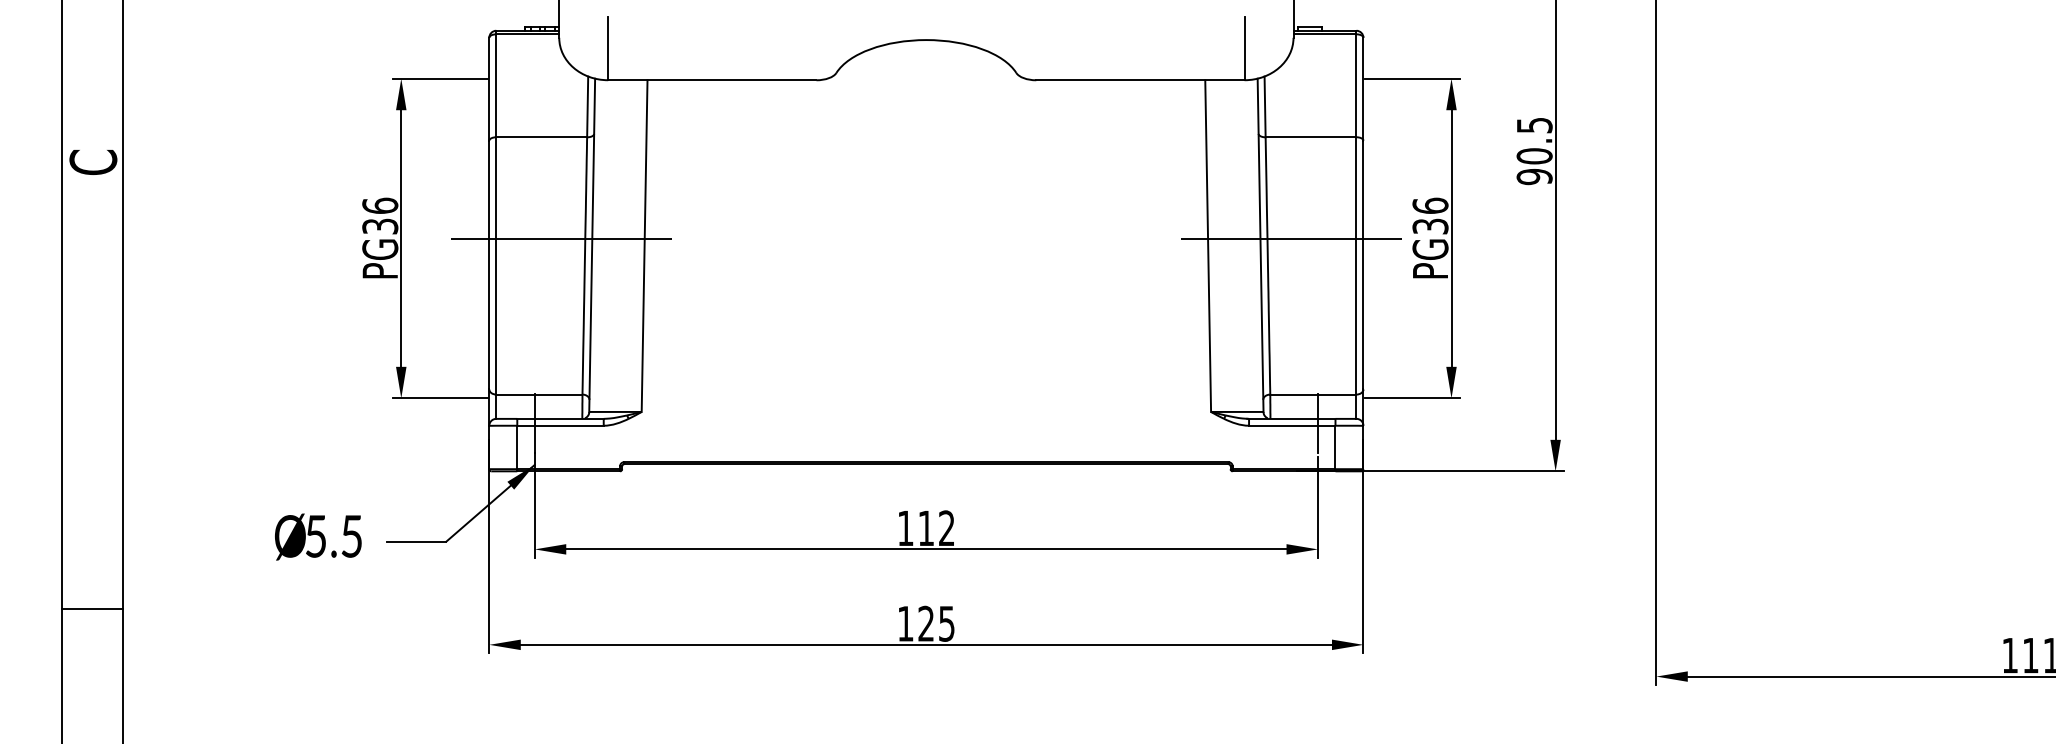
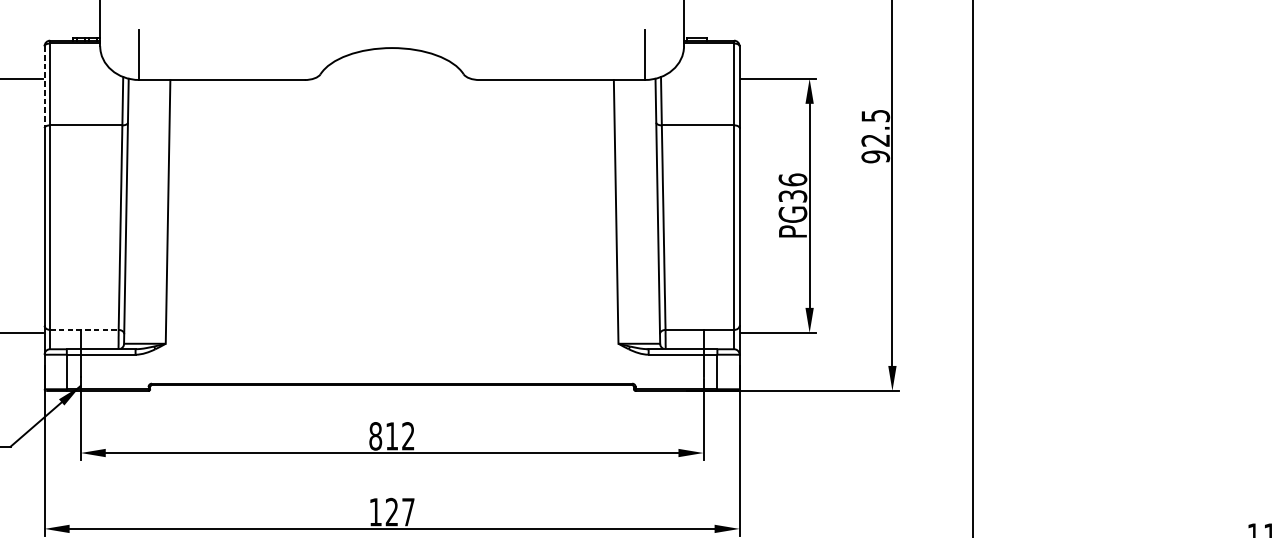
line: (489, 89) -> (44, 87), solid -> dashed
text: (1534, 156) -> (875, 140), 90.5 -> 92.5
line: (561, 238) -> (101, 205), removed
line: (1291, 238) -> (682, 205), removed
line: (539, 394) -> (84, 329), solid -> dashed
text: (905, 528) -> (375, 436), 112 -> 812
text: (946, 623) -> (408, 511), 125 -> 127

